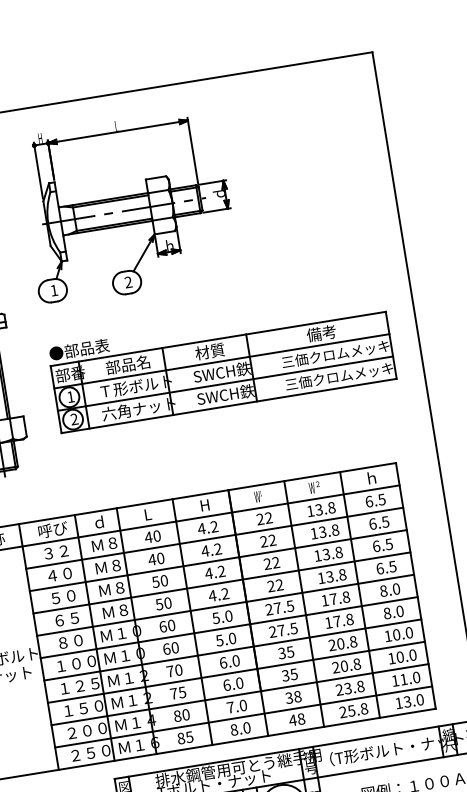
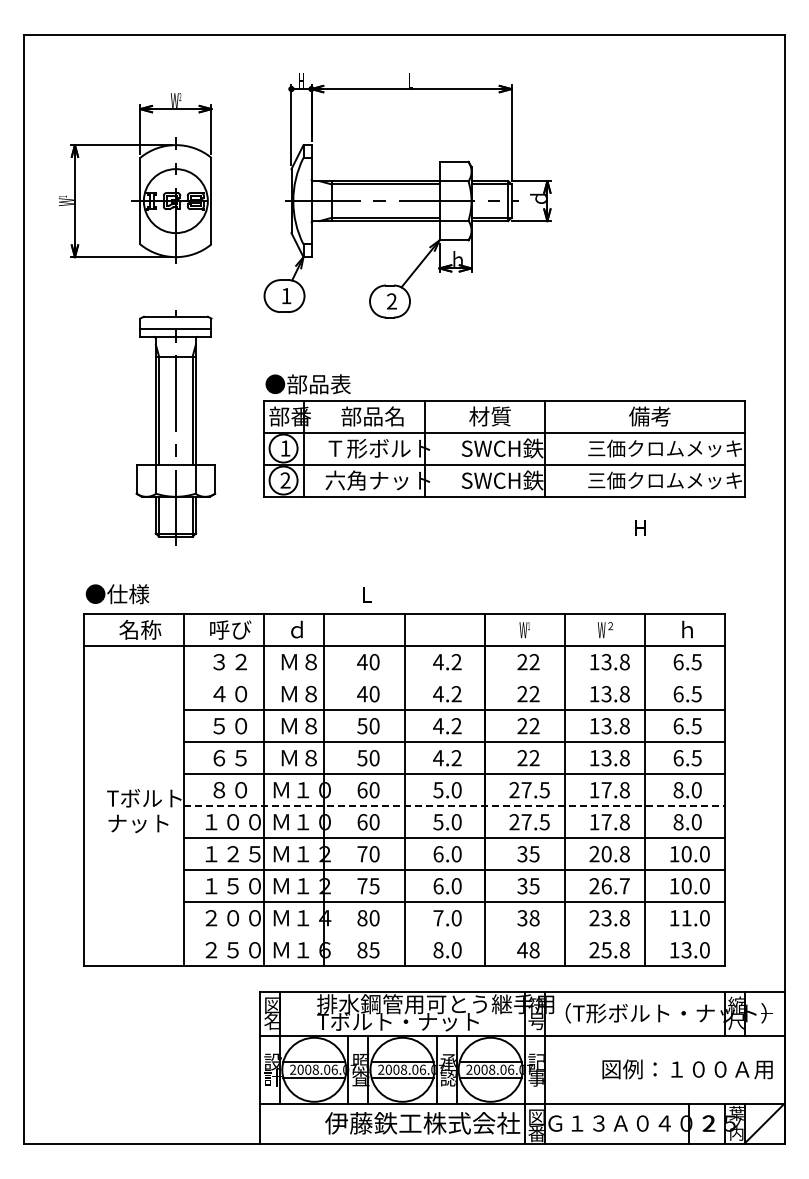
text: (205, 504) -> (640, 527), moved
text: (148, 514) -> (367, 594), moved
line: (214, 538) -> (454, 678), removed
line: (229, 627) -> (455, 806), solid -> dashed
text: (350, 665) -> (615, 886), 20.8 -> 26.7
line: (243, 717) -> (454, 934), removed

